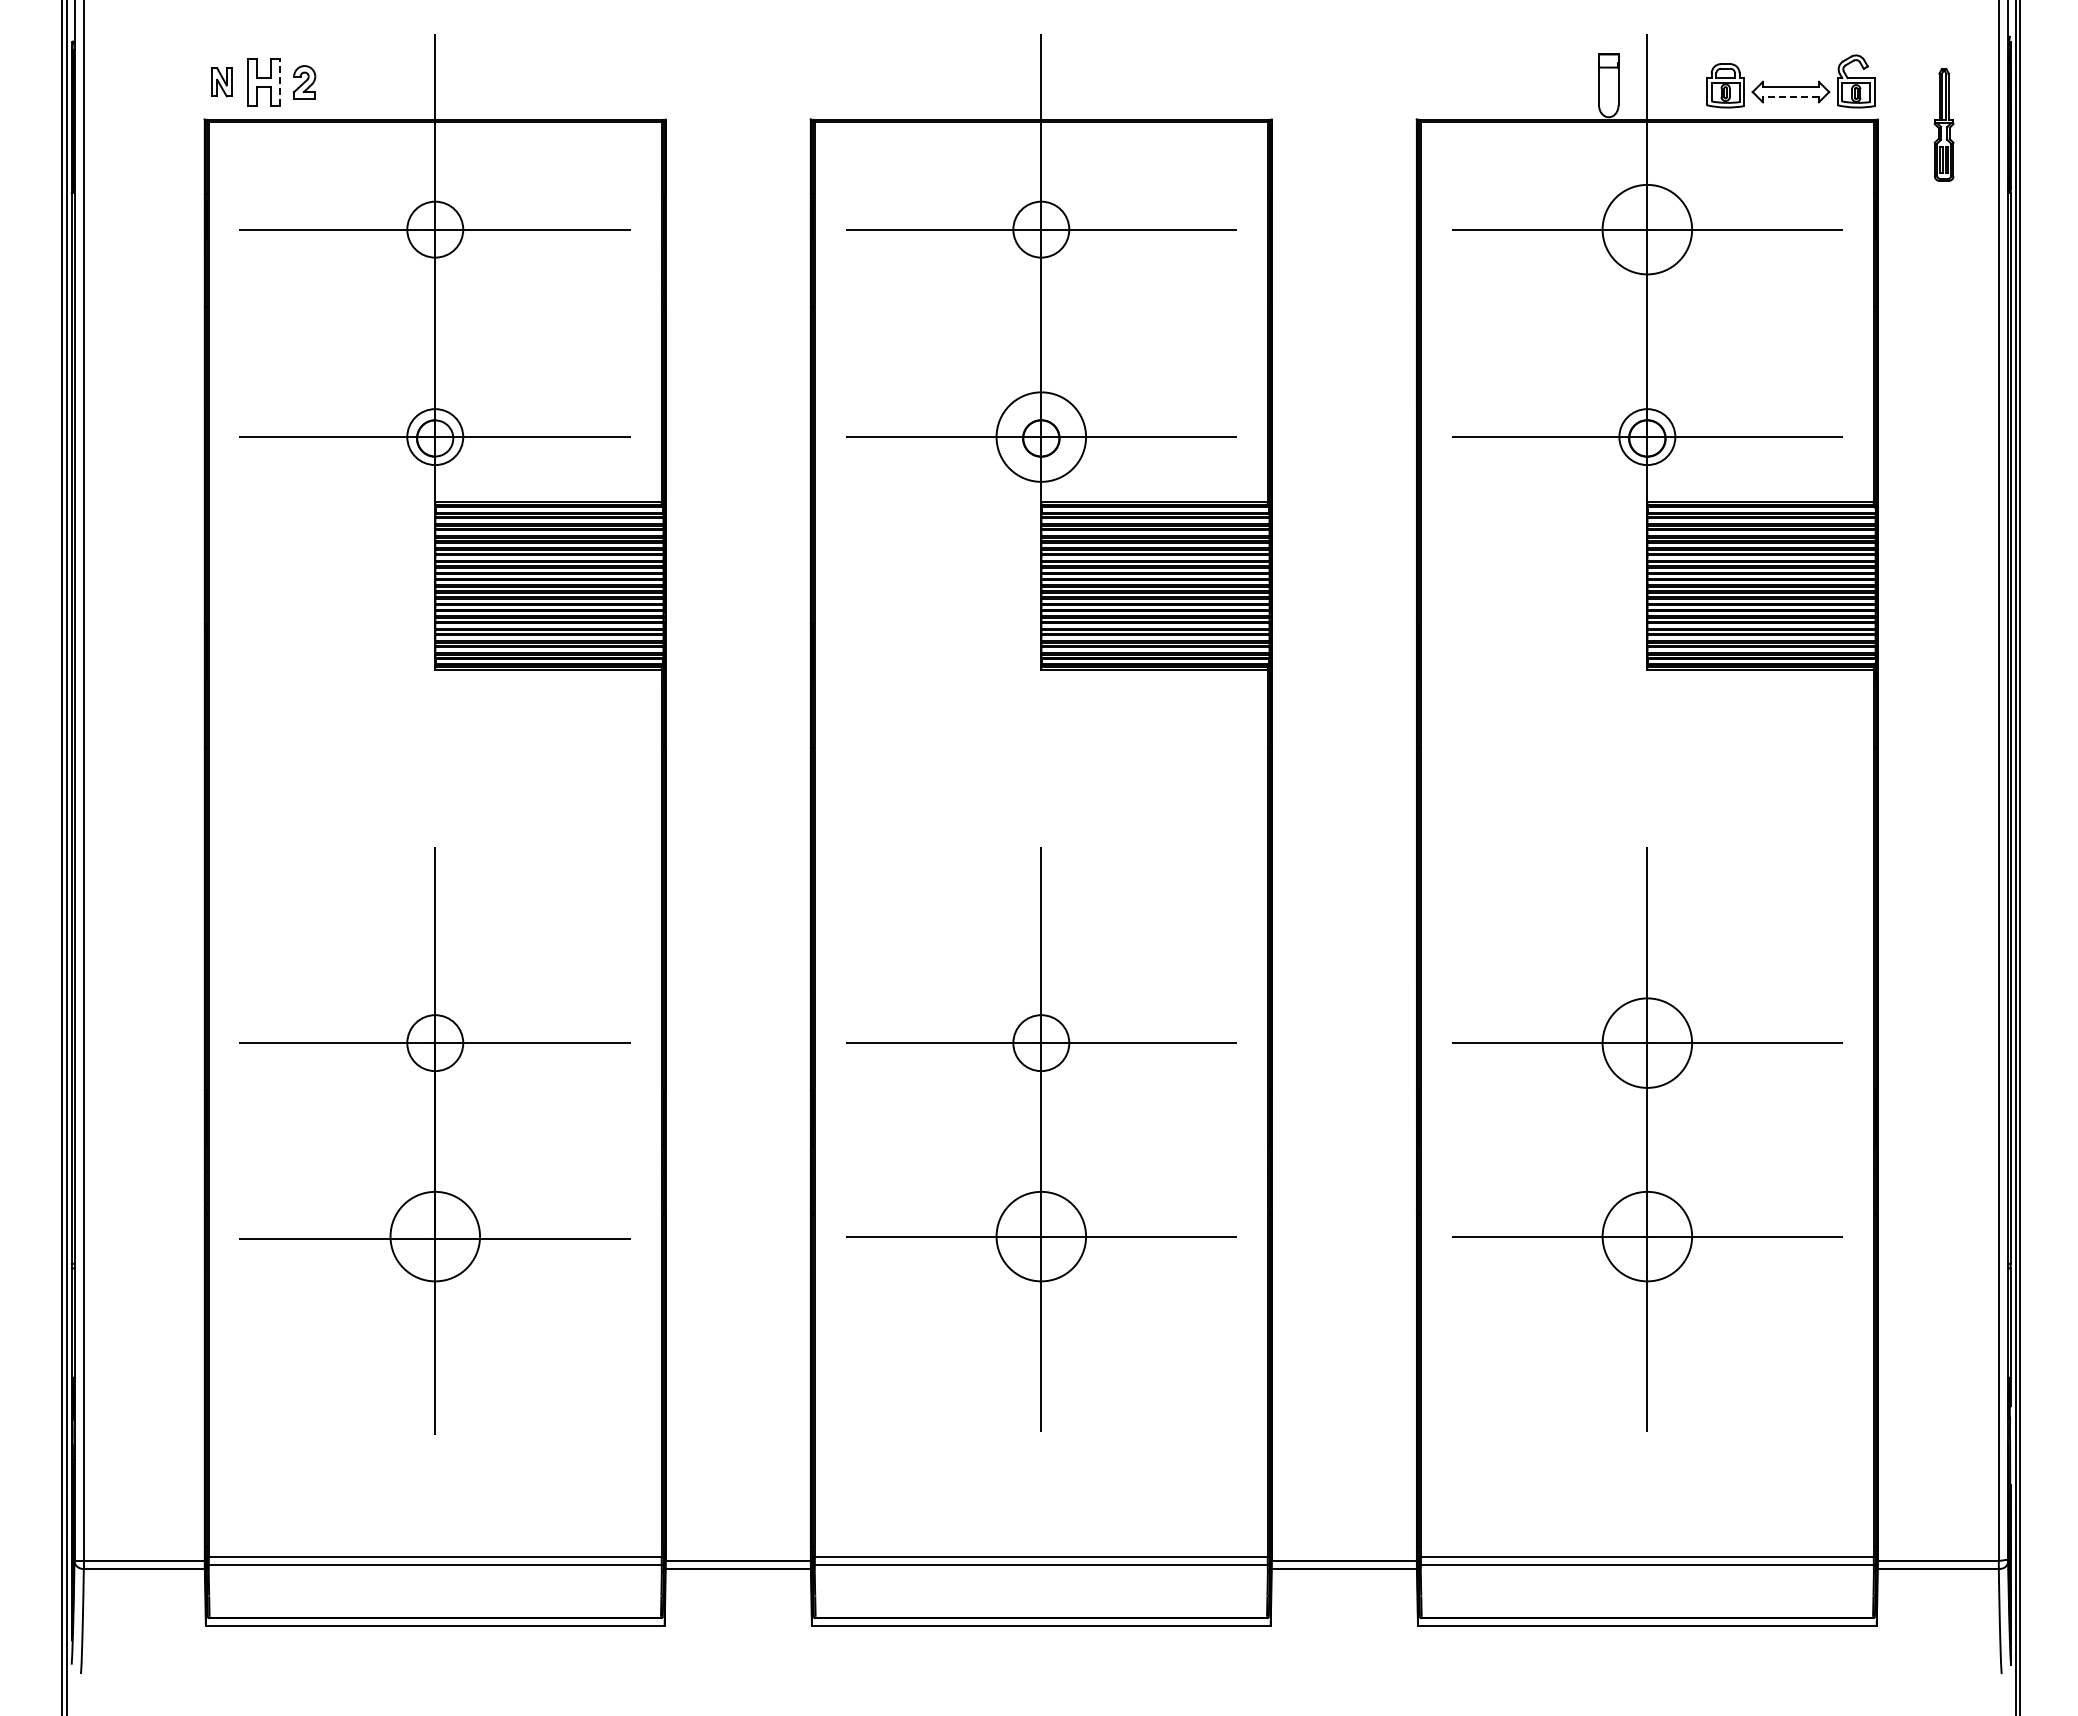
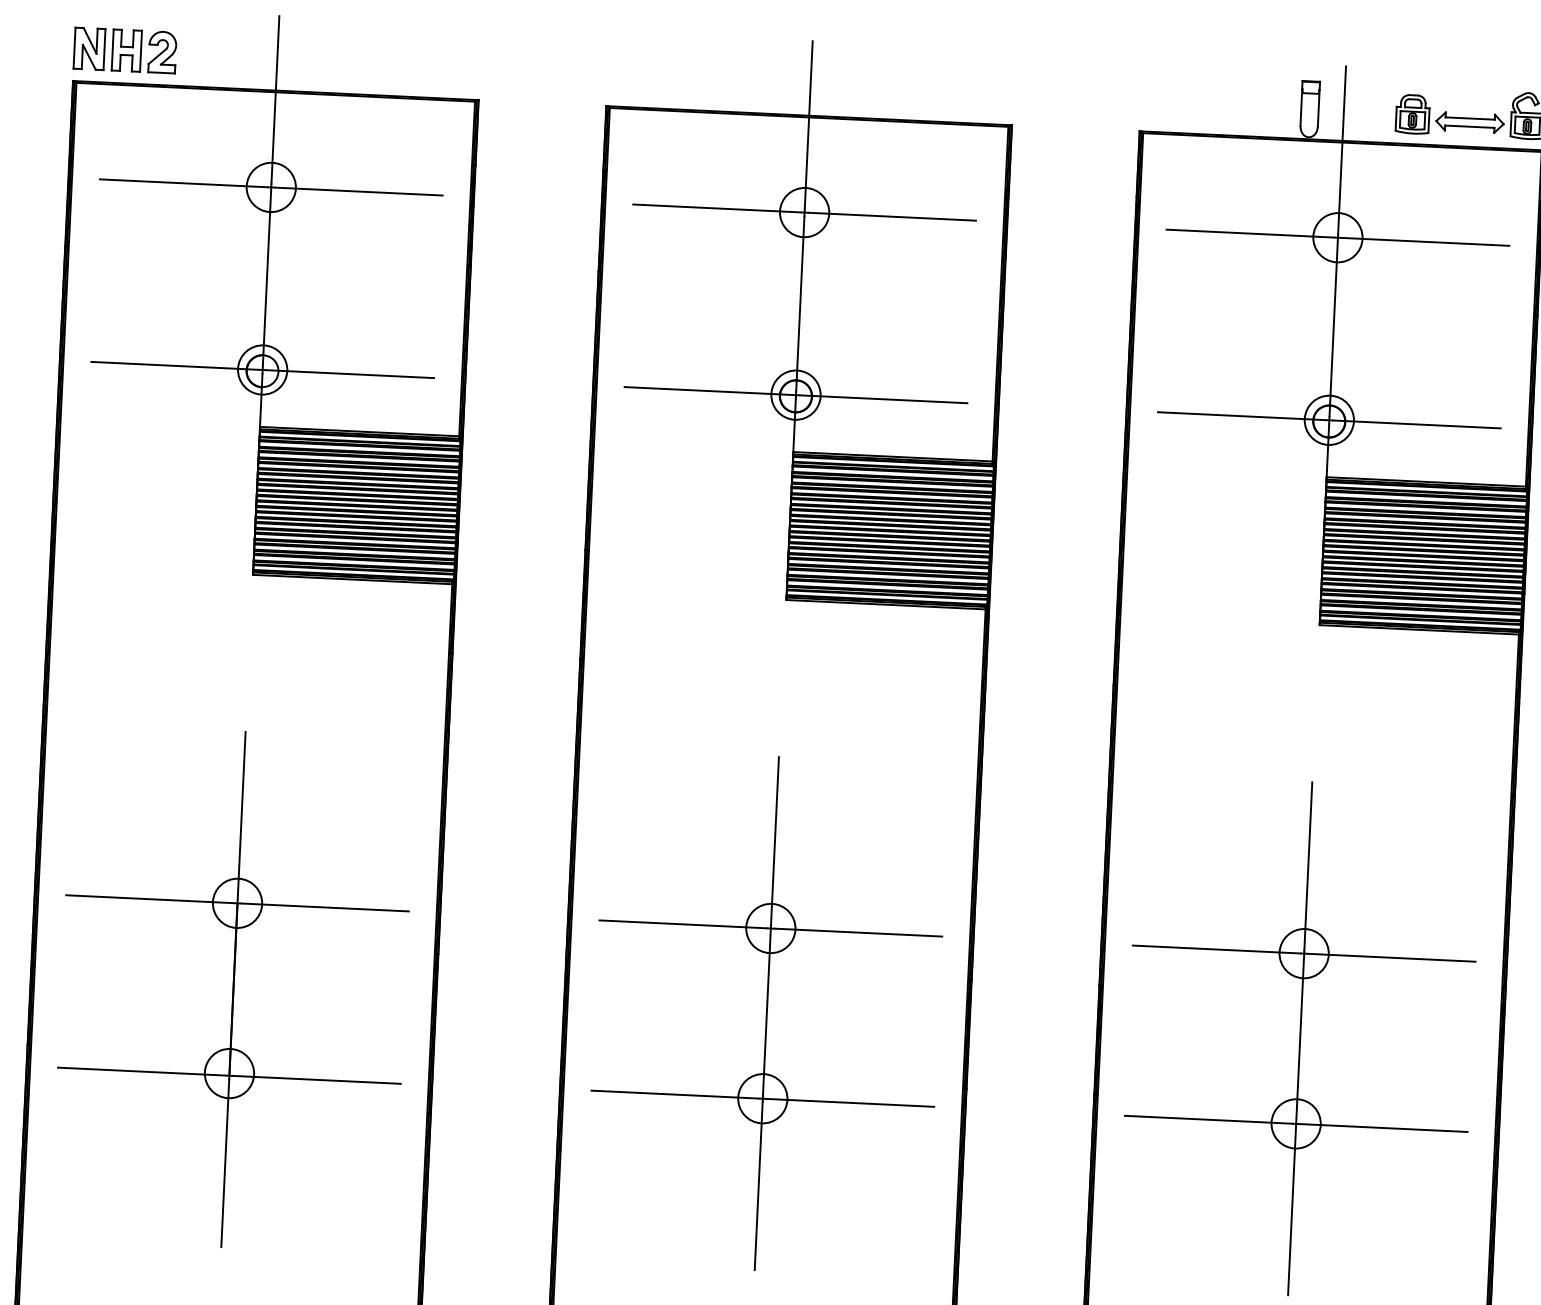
line: (280, 81) -> (141, 50), dashed -> solid
part: (221, 82) -> (89, 49), size x1.67
part: (304, 82) -> (162, 52), size x1.43
line: (1790, 96) -> (1469, 126), dashed -> solid
circle: (1647, 229) -> (1338, 237), size x0.62
circle: (1041, 437) -> (796, 395), size x0.62
circle: (1647, 1043) -> (1304, 953), size x0.62
circle: (435, 1236) -> (229, 1073), size x0.62
circle: (1041, 1236) -> (762, 1098), size x0.62
circle: (1647, 1236) -> (1296, 1123), size x0.62

